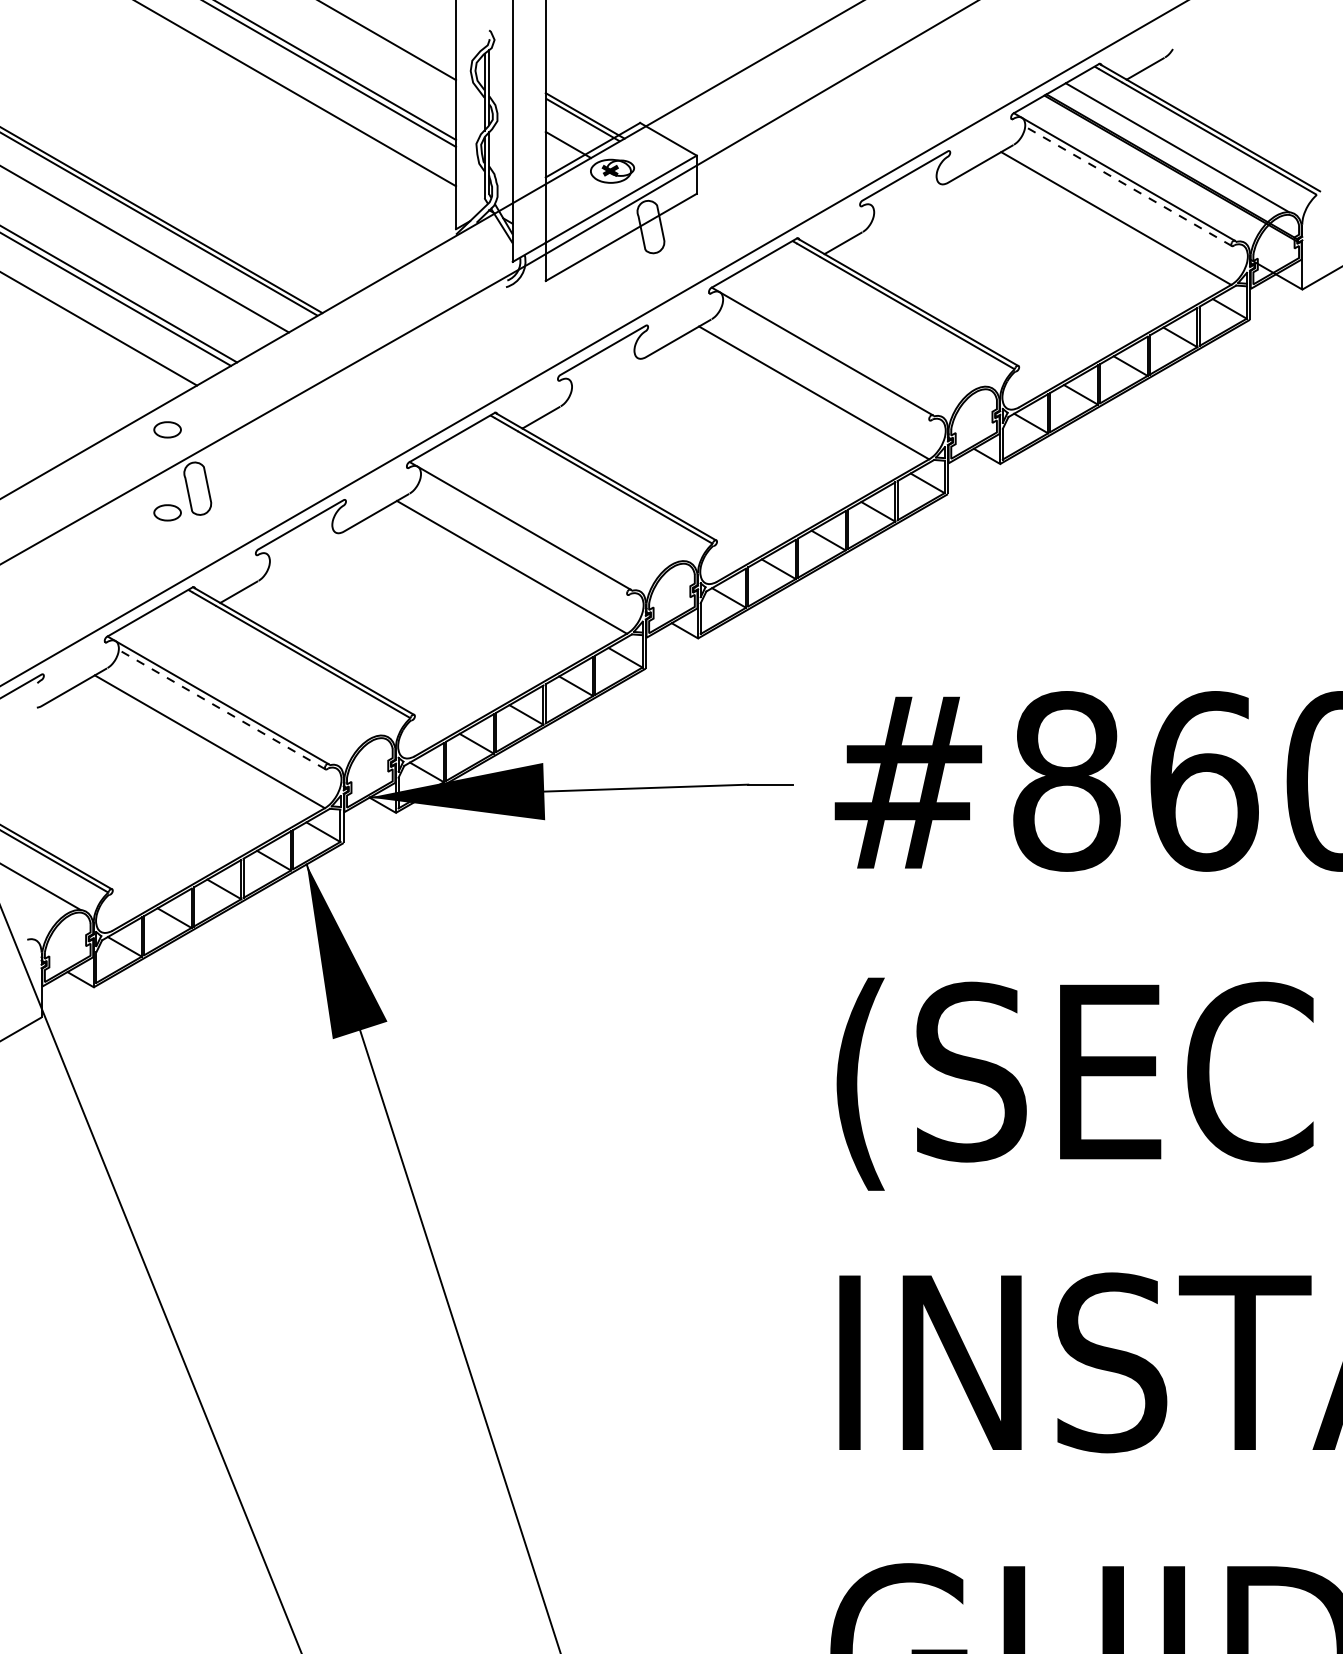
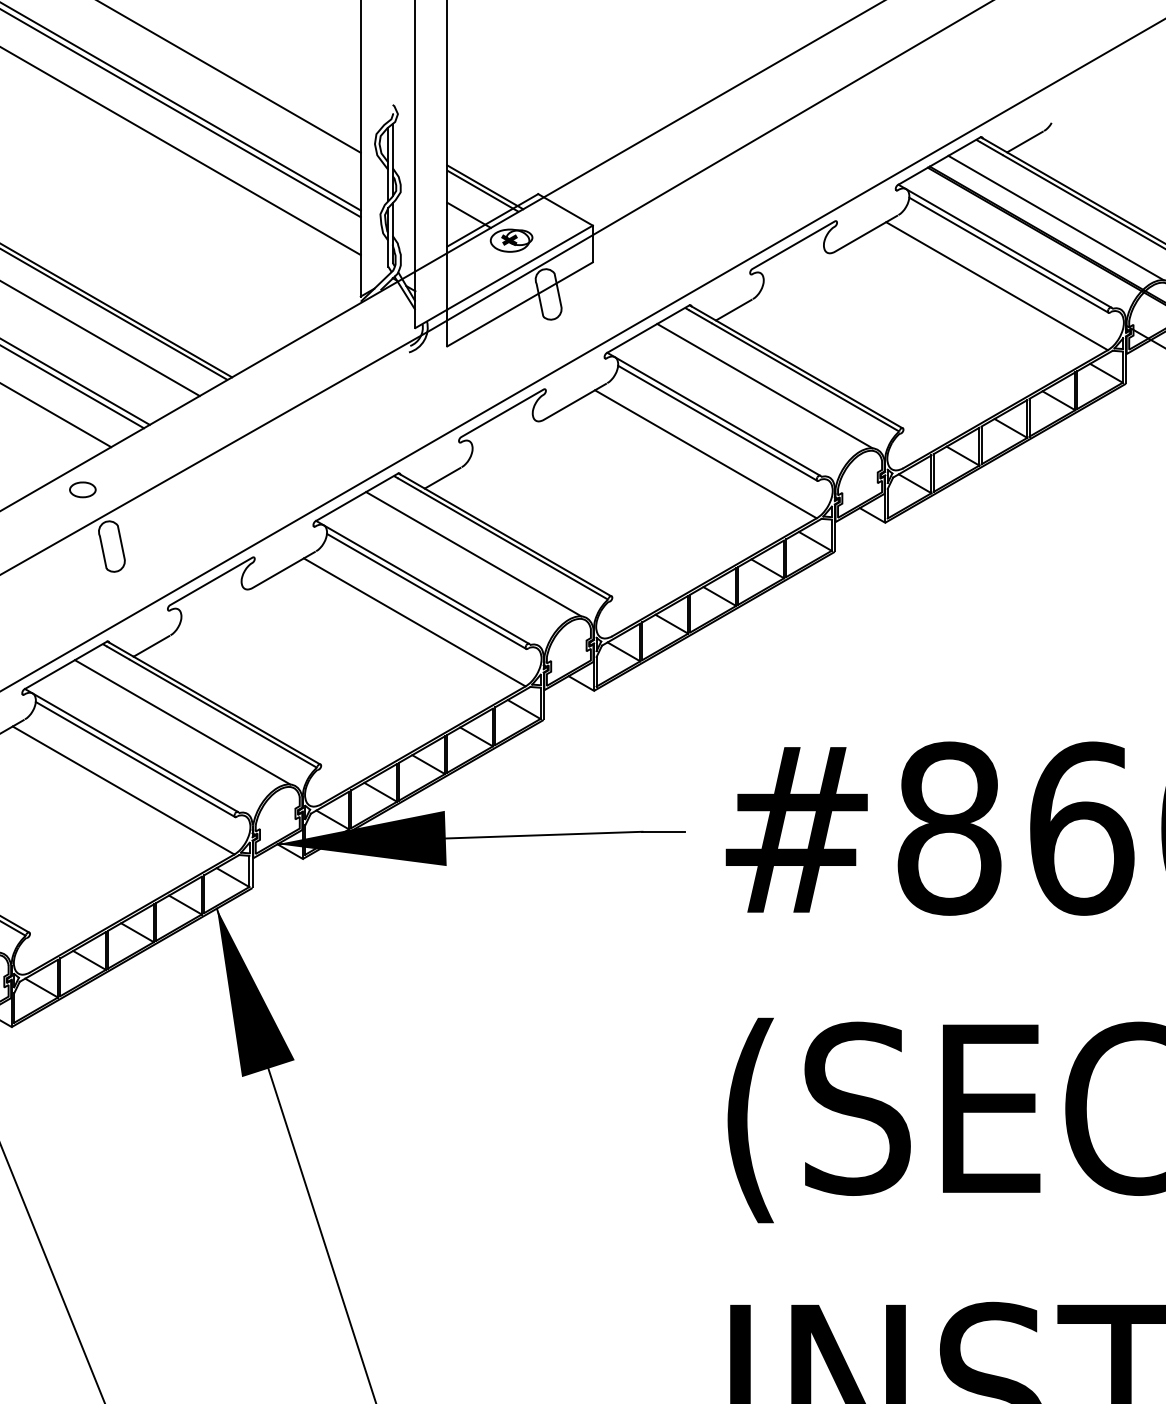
line: (1128, 186) -> (1008, 255), dashed -> solid
line: (875, 321) -> (765, 385), added
line: (826, 360) -> (717, 423), added
line: (573, 496) -> (474, 554), added
part: (167, 512) -> (82, 569), removed
line: (523, 534) -> (425, 590), added
line: (270, 670) -> (182, 721), added
line: (221, 709) -> (134, 759), dashed -> solid

